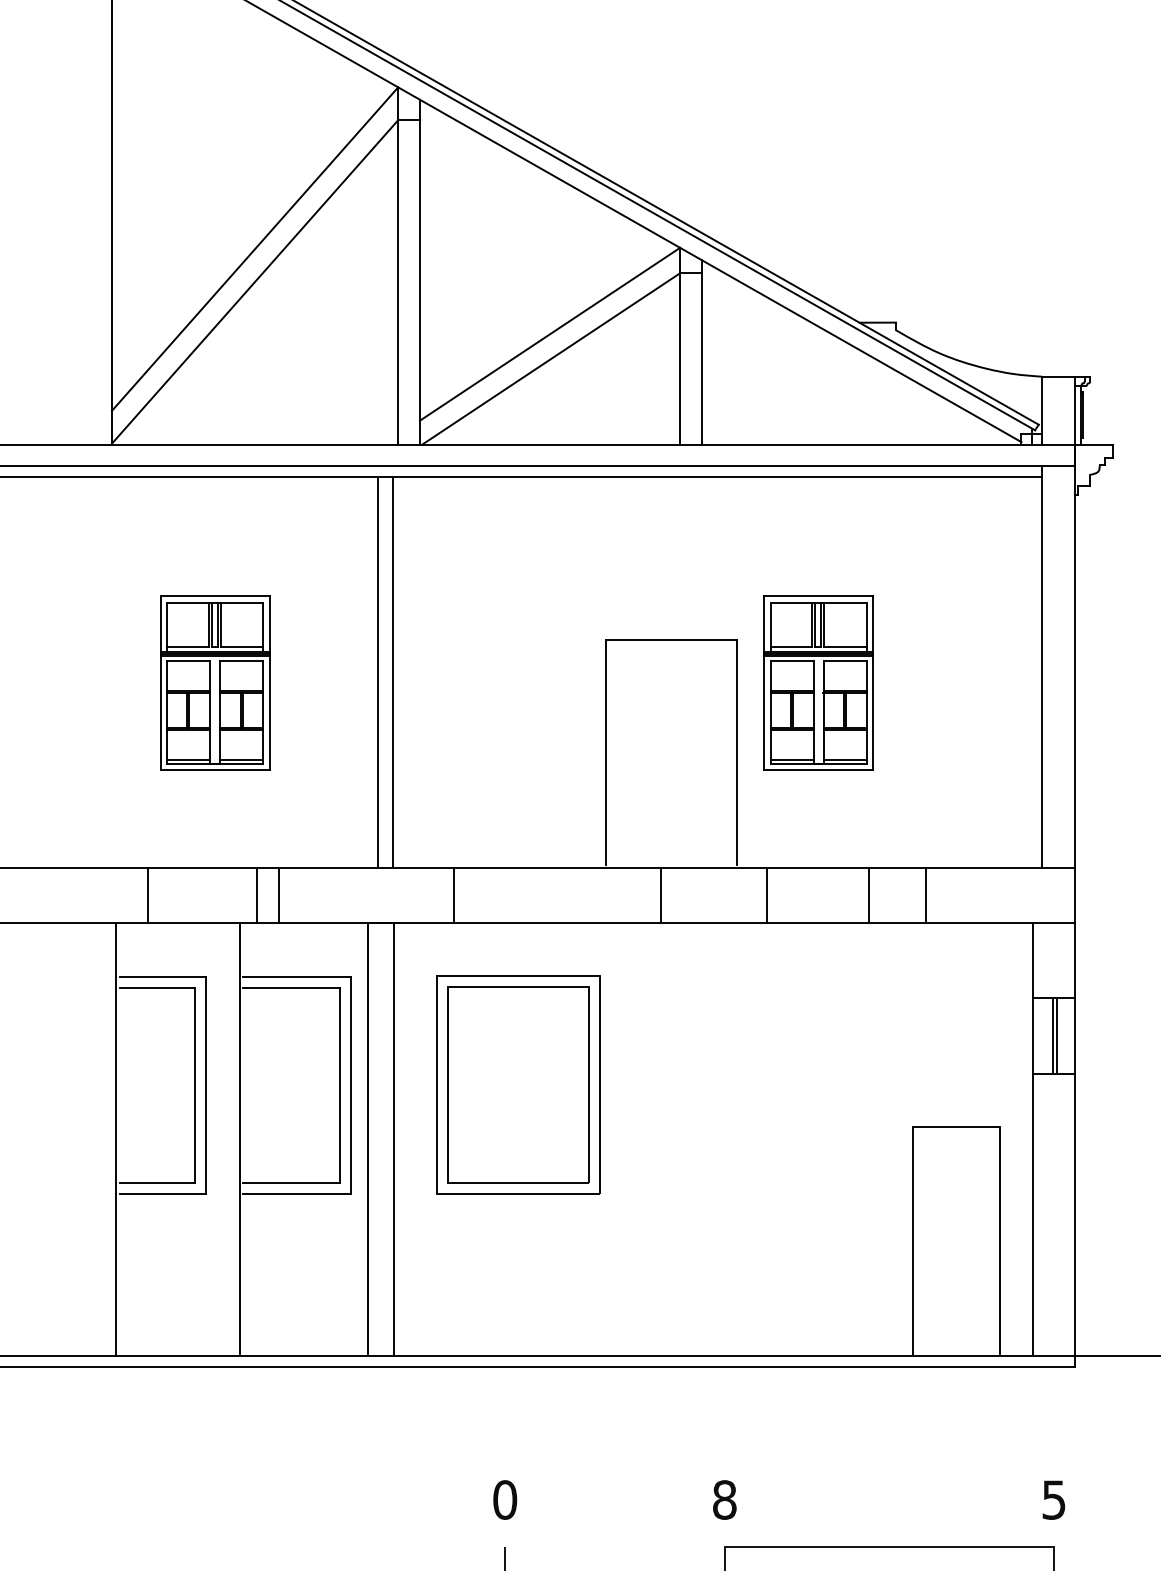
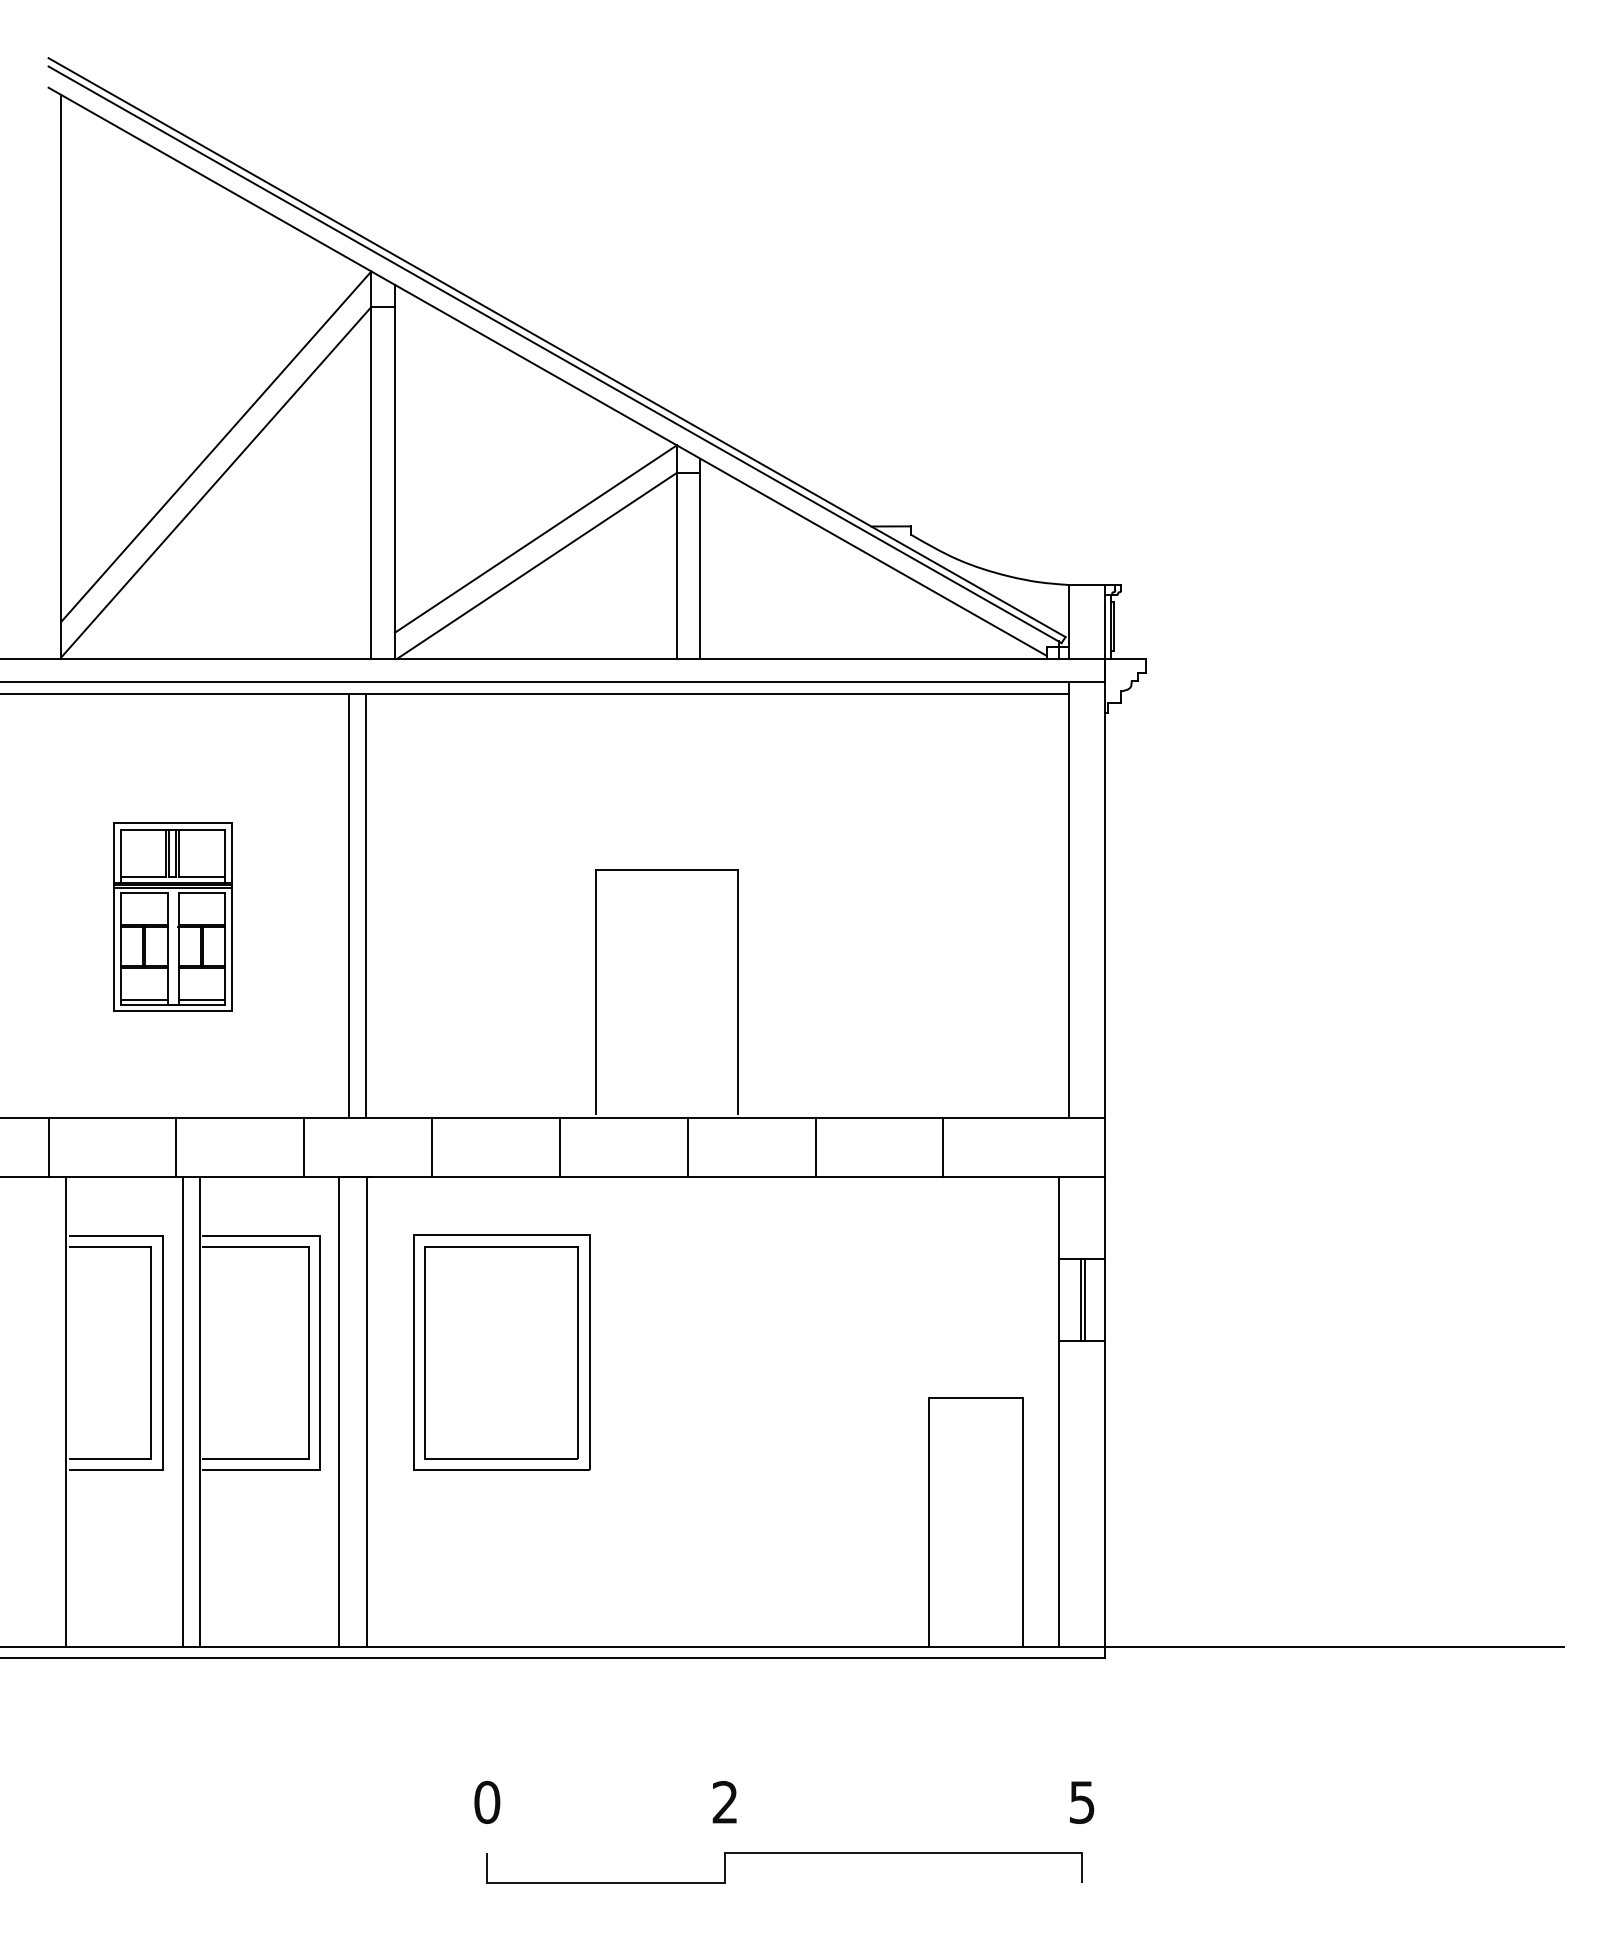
part: (818, 682) -> (826, 916), removed
line: (147, 895) -> (48, 1147), moved
line: (257, 895) -> (304, 1147), moved
line: (279, 895) -> (176, 1147), moved
line: (660, 895) -> (559, 1147), moved
line: (766, 895) -> (687, 1147), moved
line: (868, 895) -> (815, 1147), moved
line: (223, 1139) -> (182, 1411), added
text: (724, 1499) -> (725, 1801), 8 -> 2

